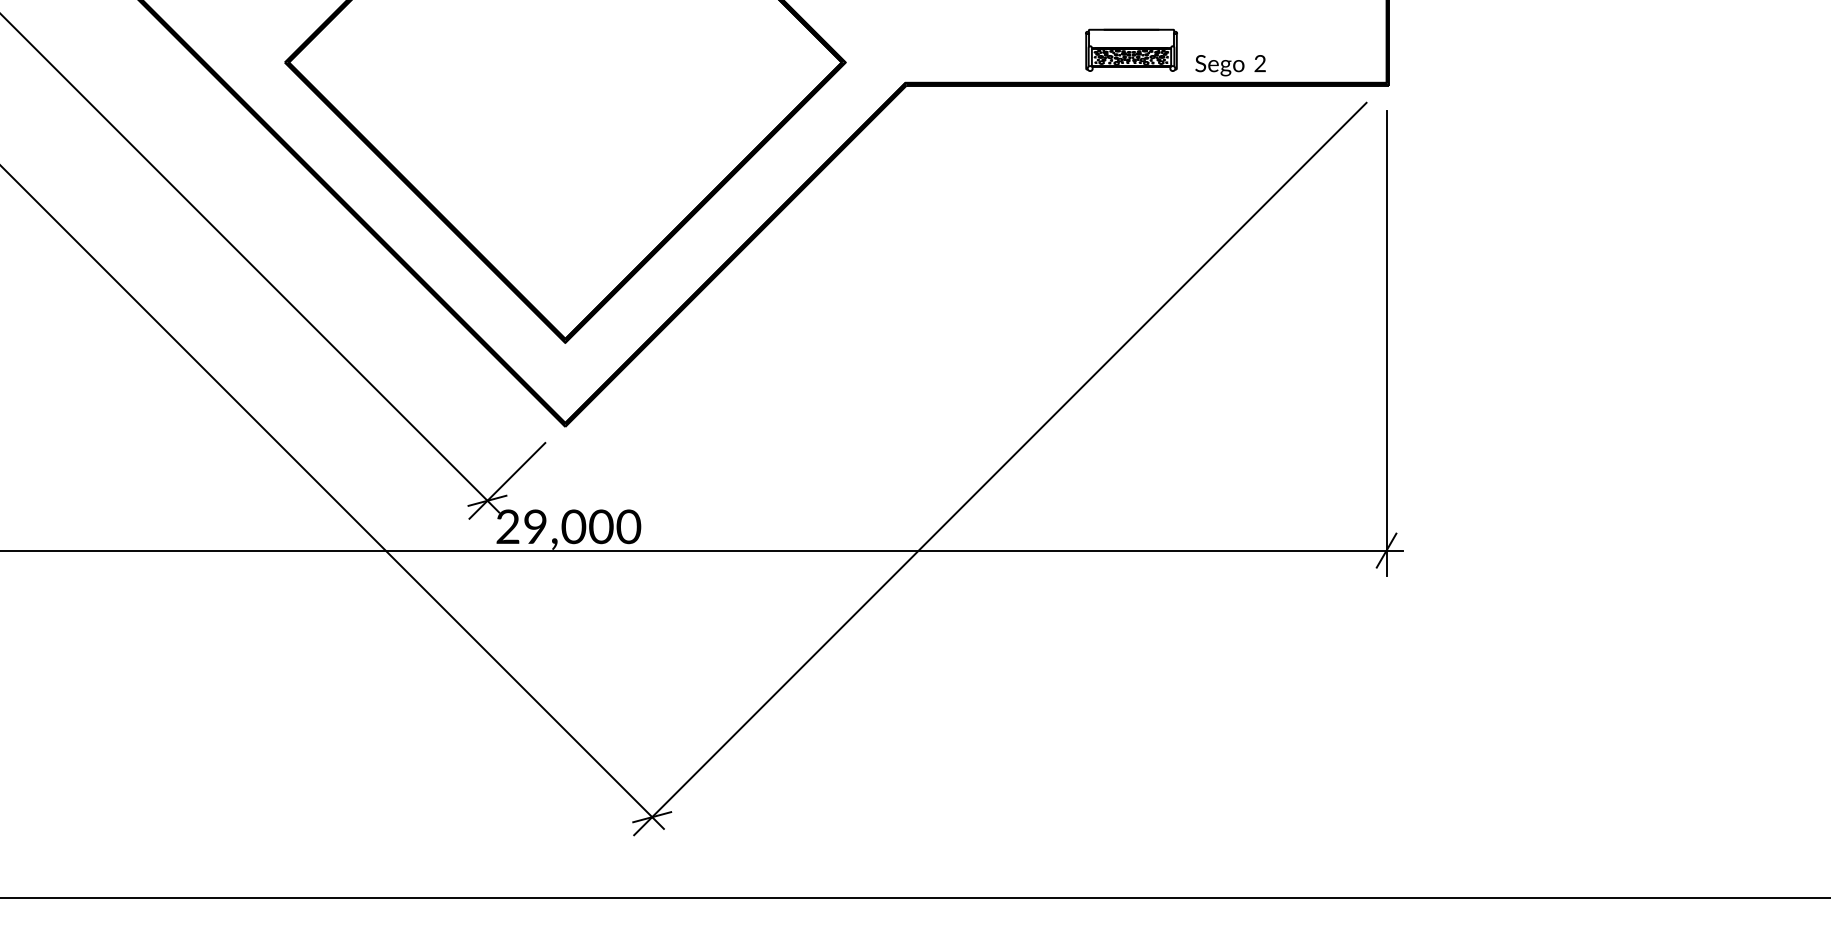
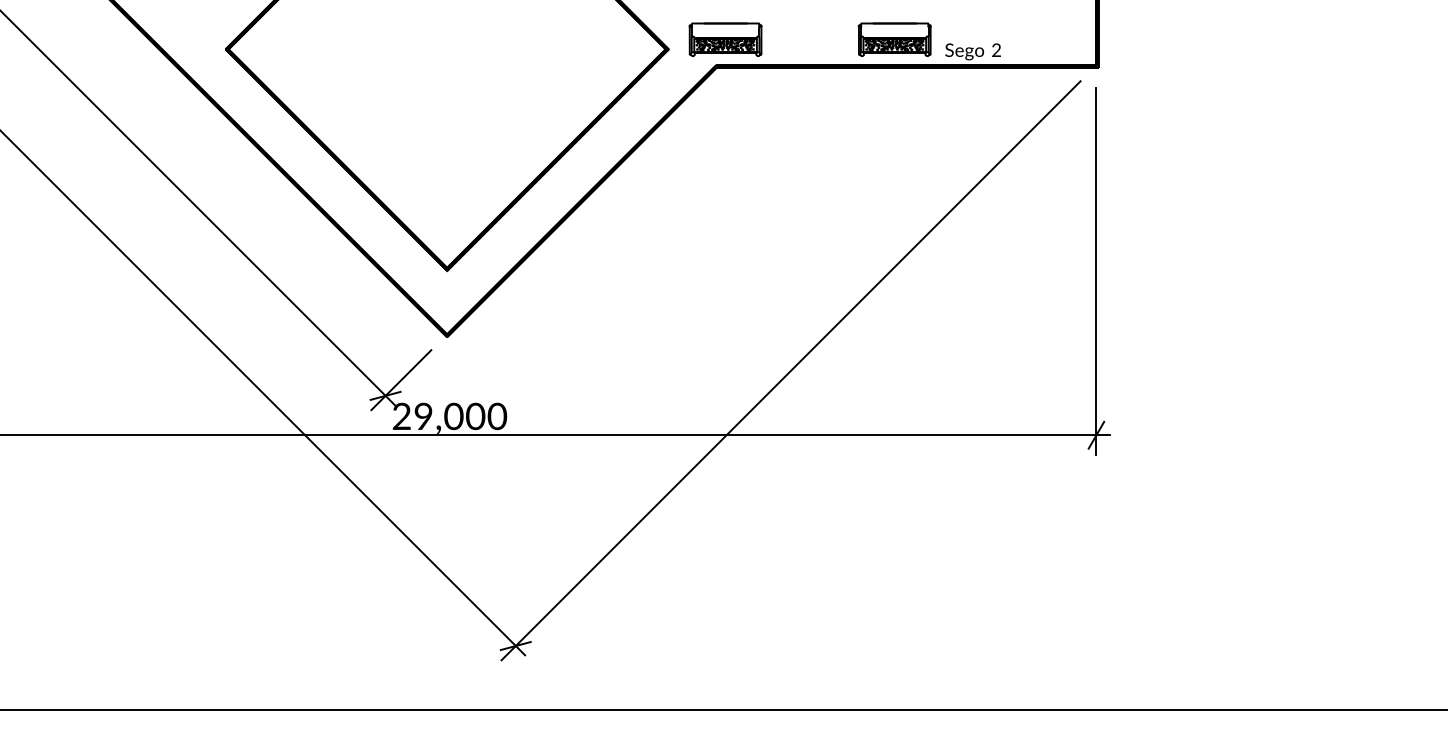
part: (917, 49) -> (725, 39), added

